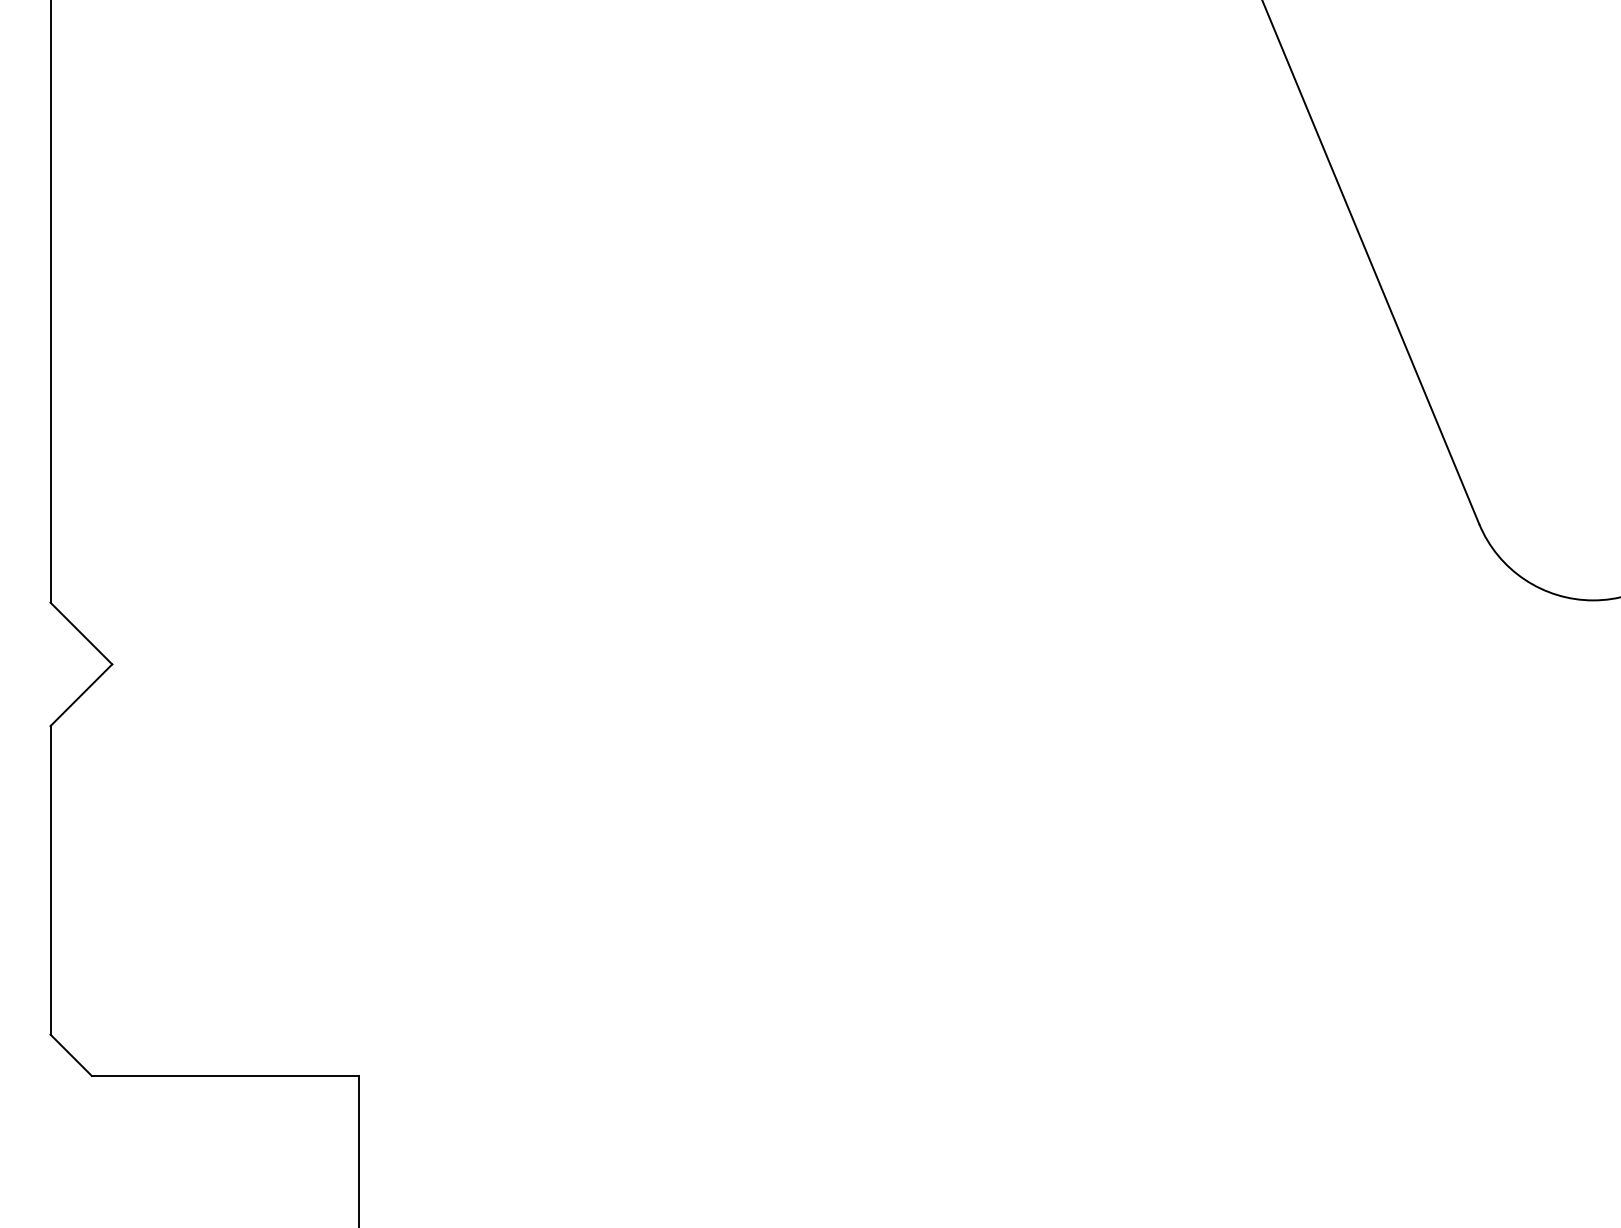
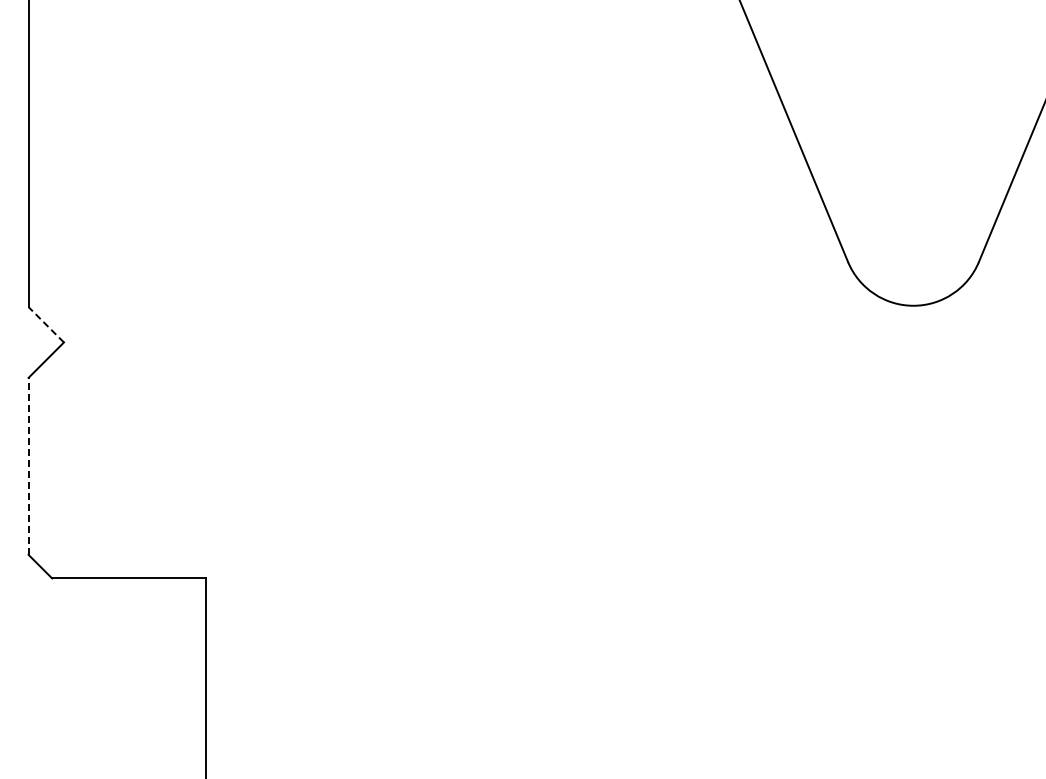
line: (80, 633) -> (45, 324), solid -> dashed
line: (50, 878) -> (28, 465), solid -> dashed

